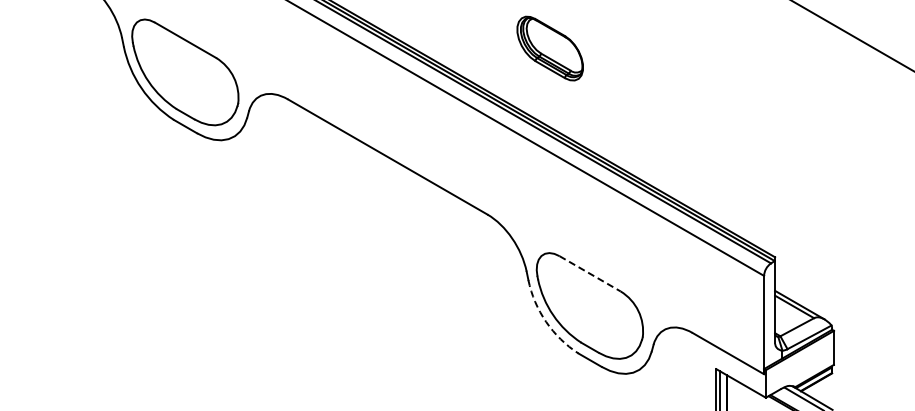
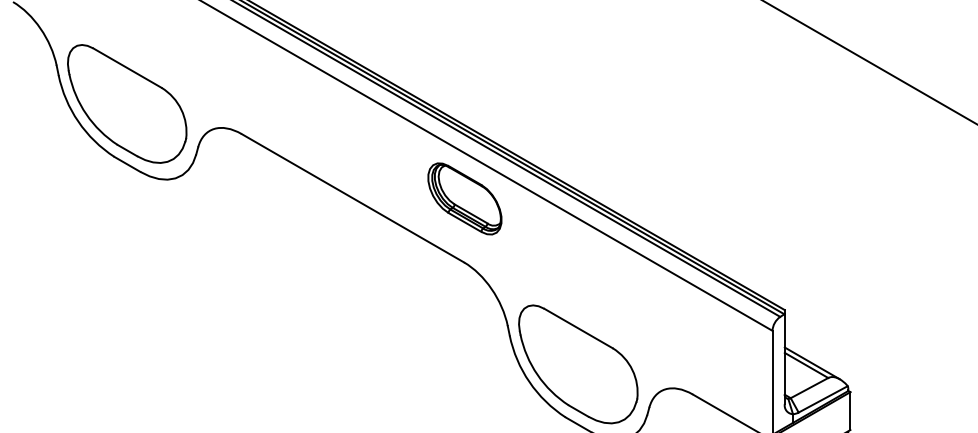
part: (549, 48) -> (464, 198), moved
line: (590, 274) -> (578, 329), dashed -> solid
arc: (546, 321) -> (529, 381), dashed -> solid

